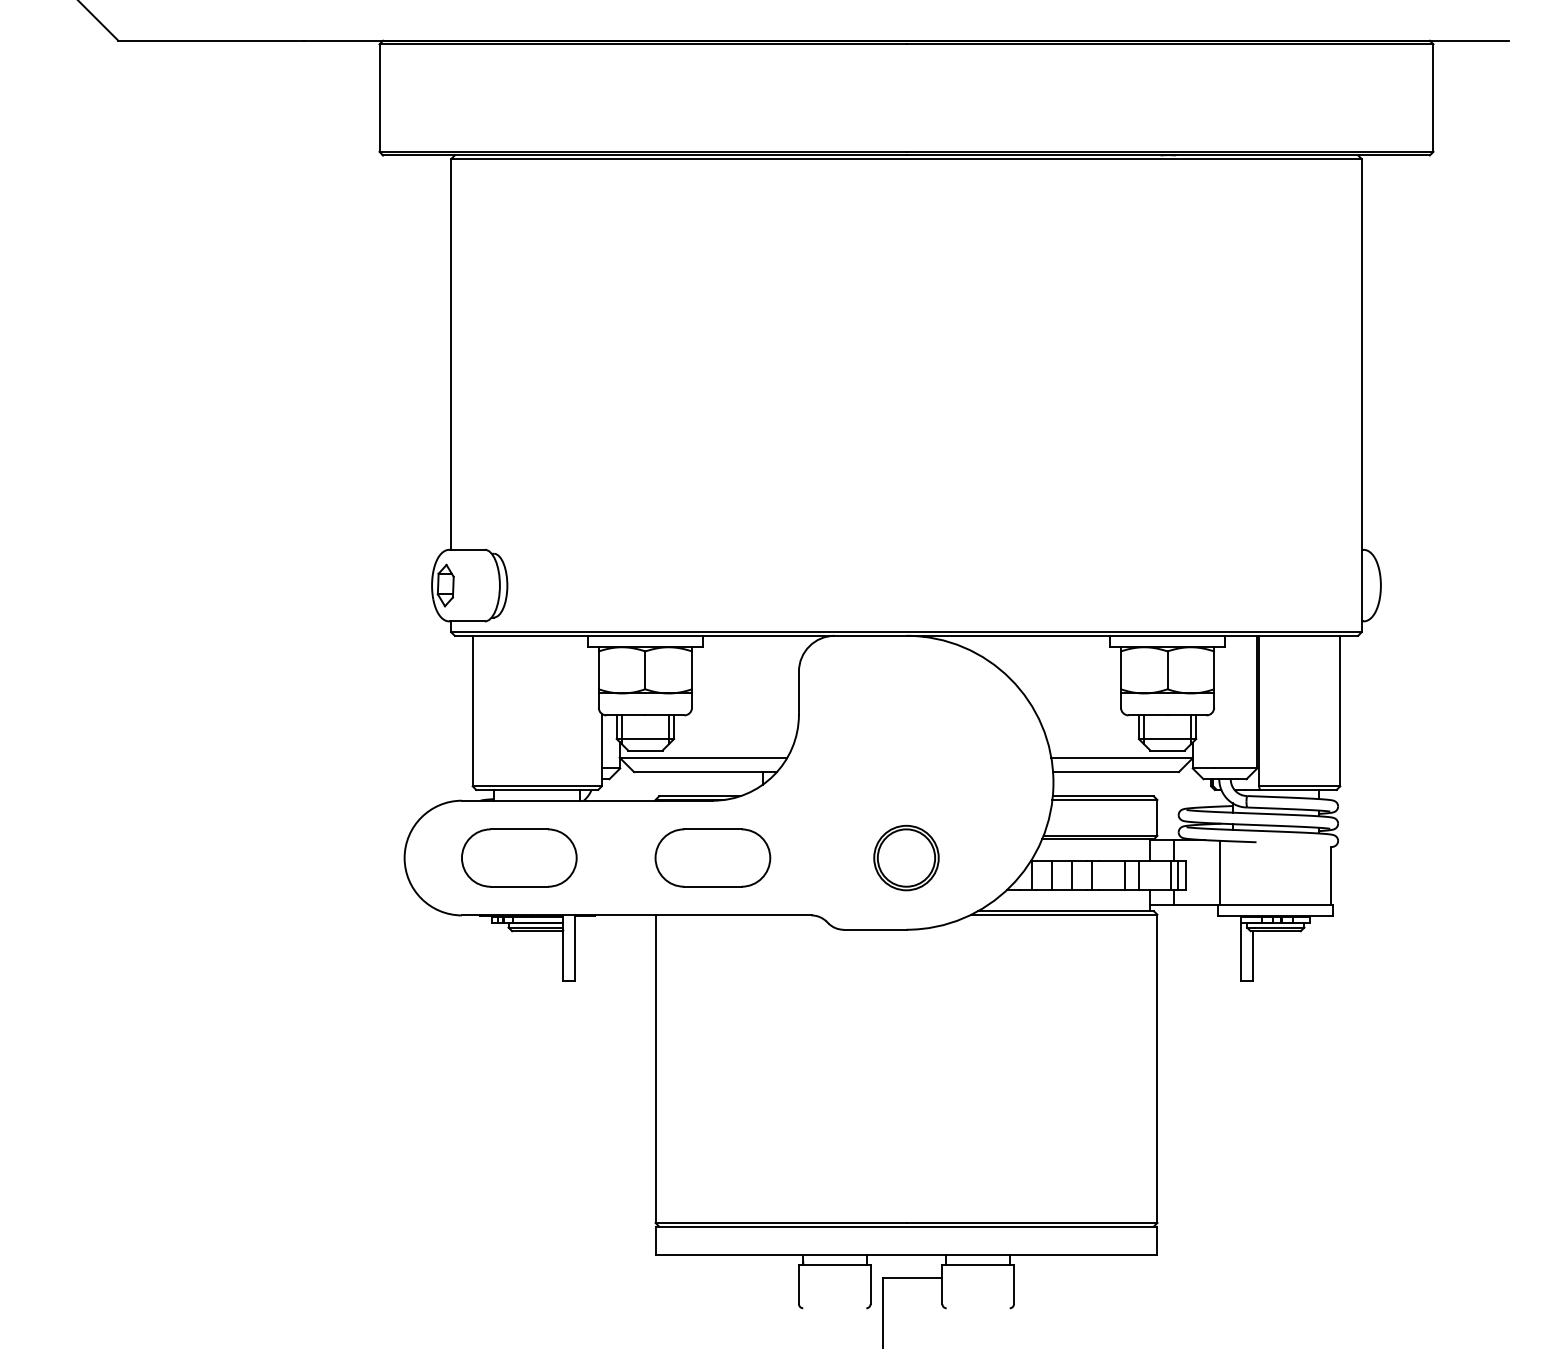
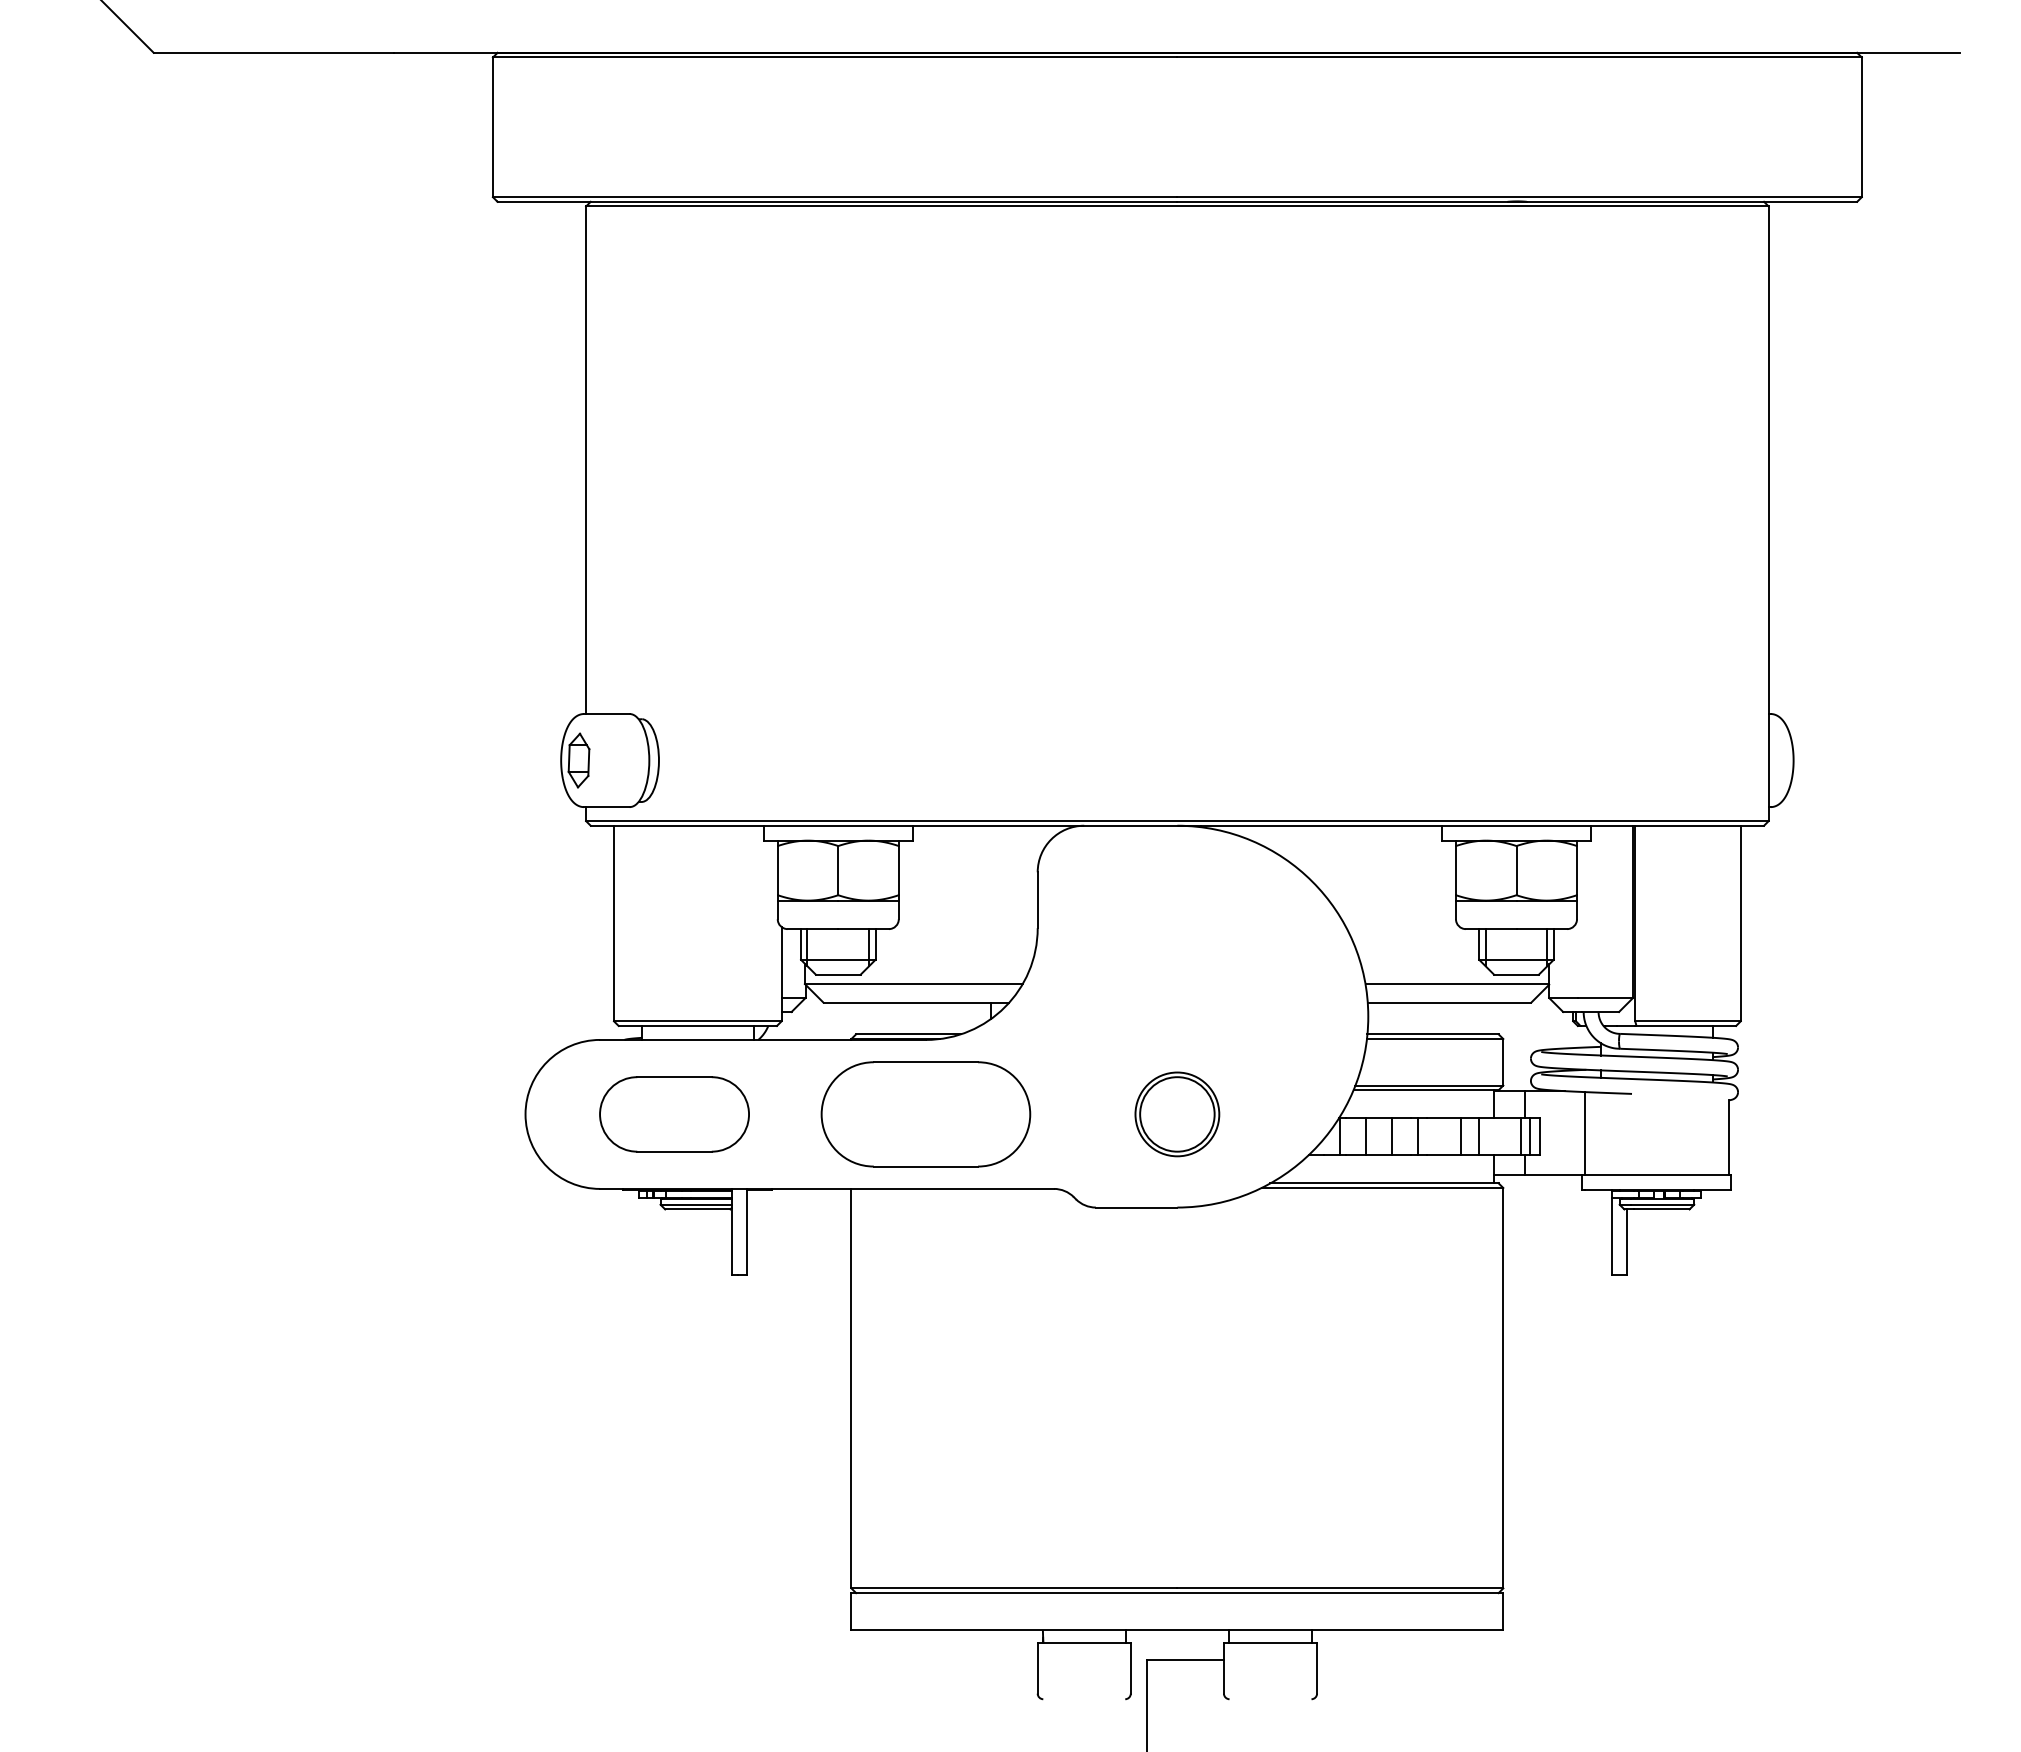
part: (712, 858) -> (925, 1114), size x1.4

